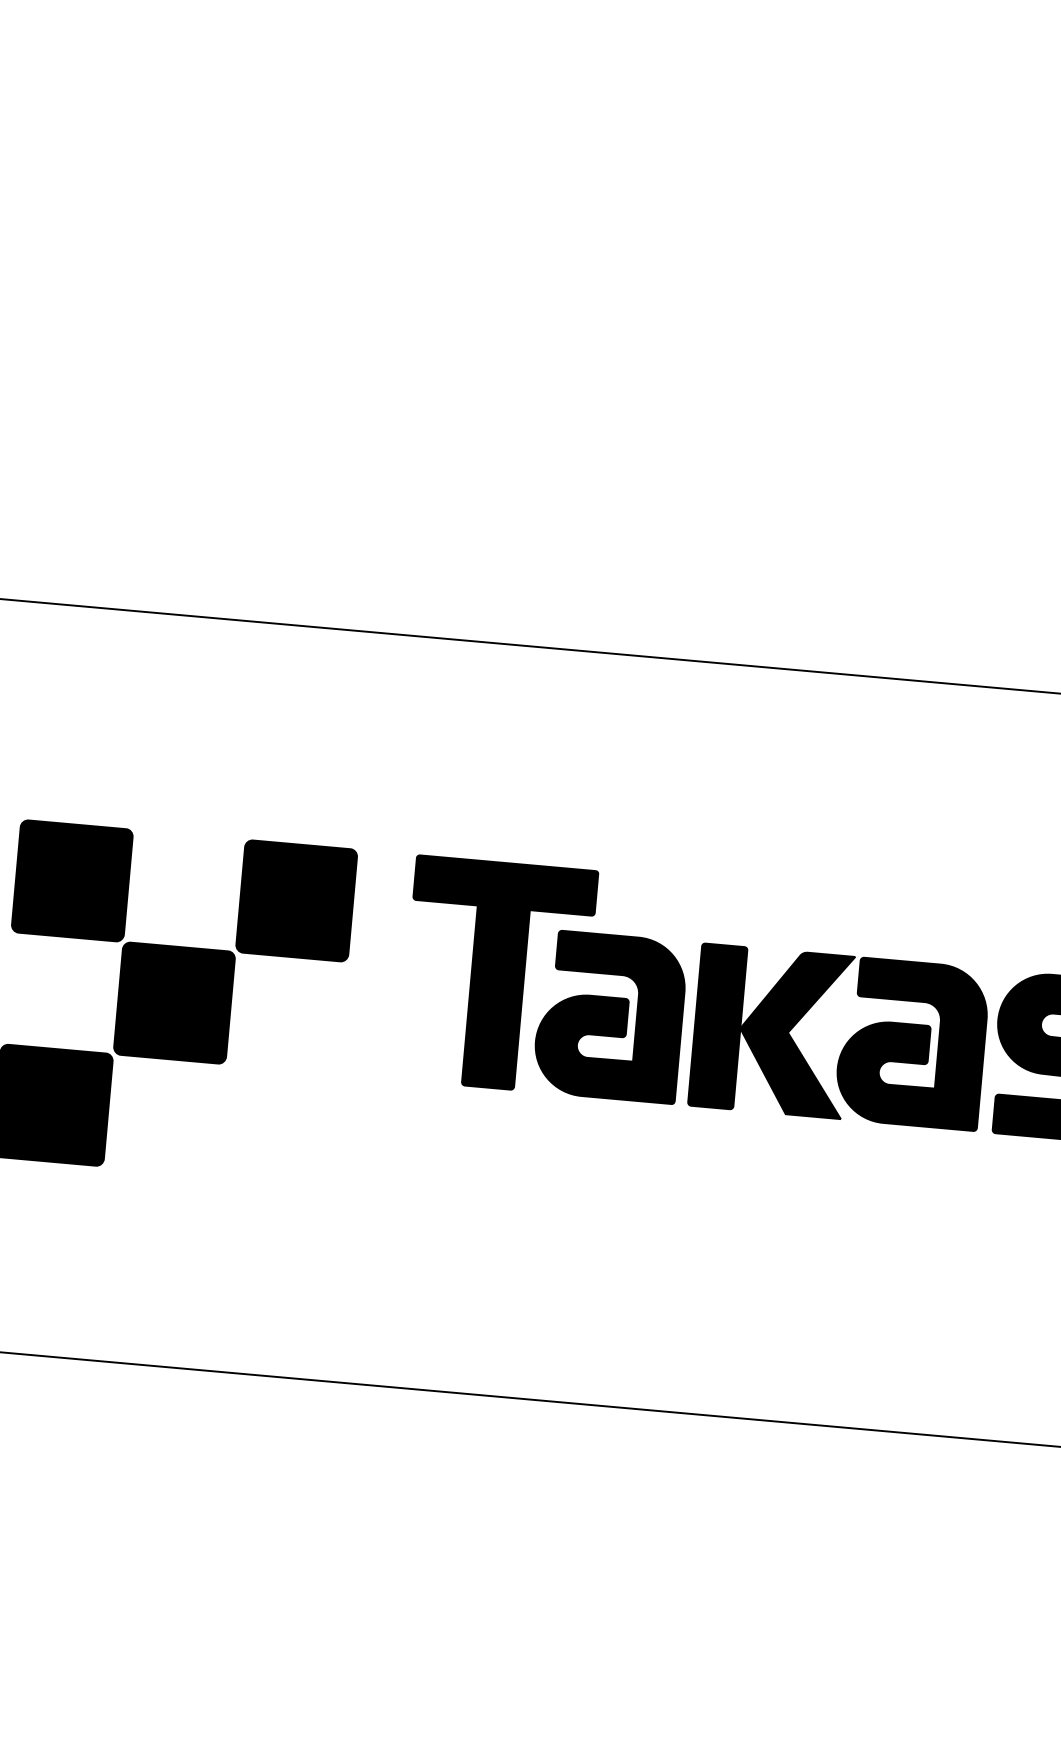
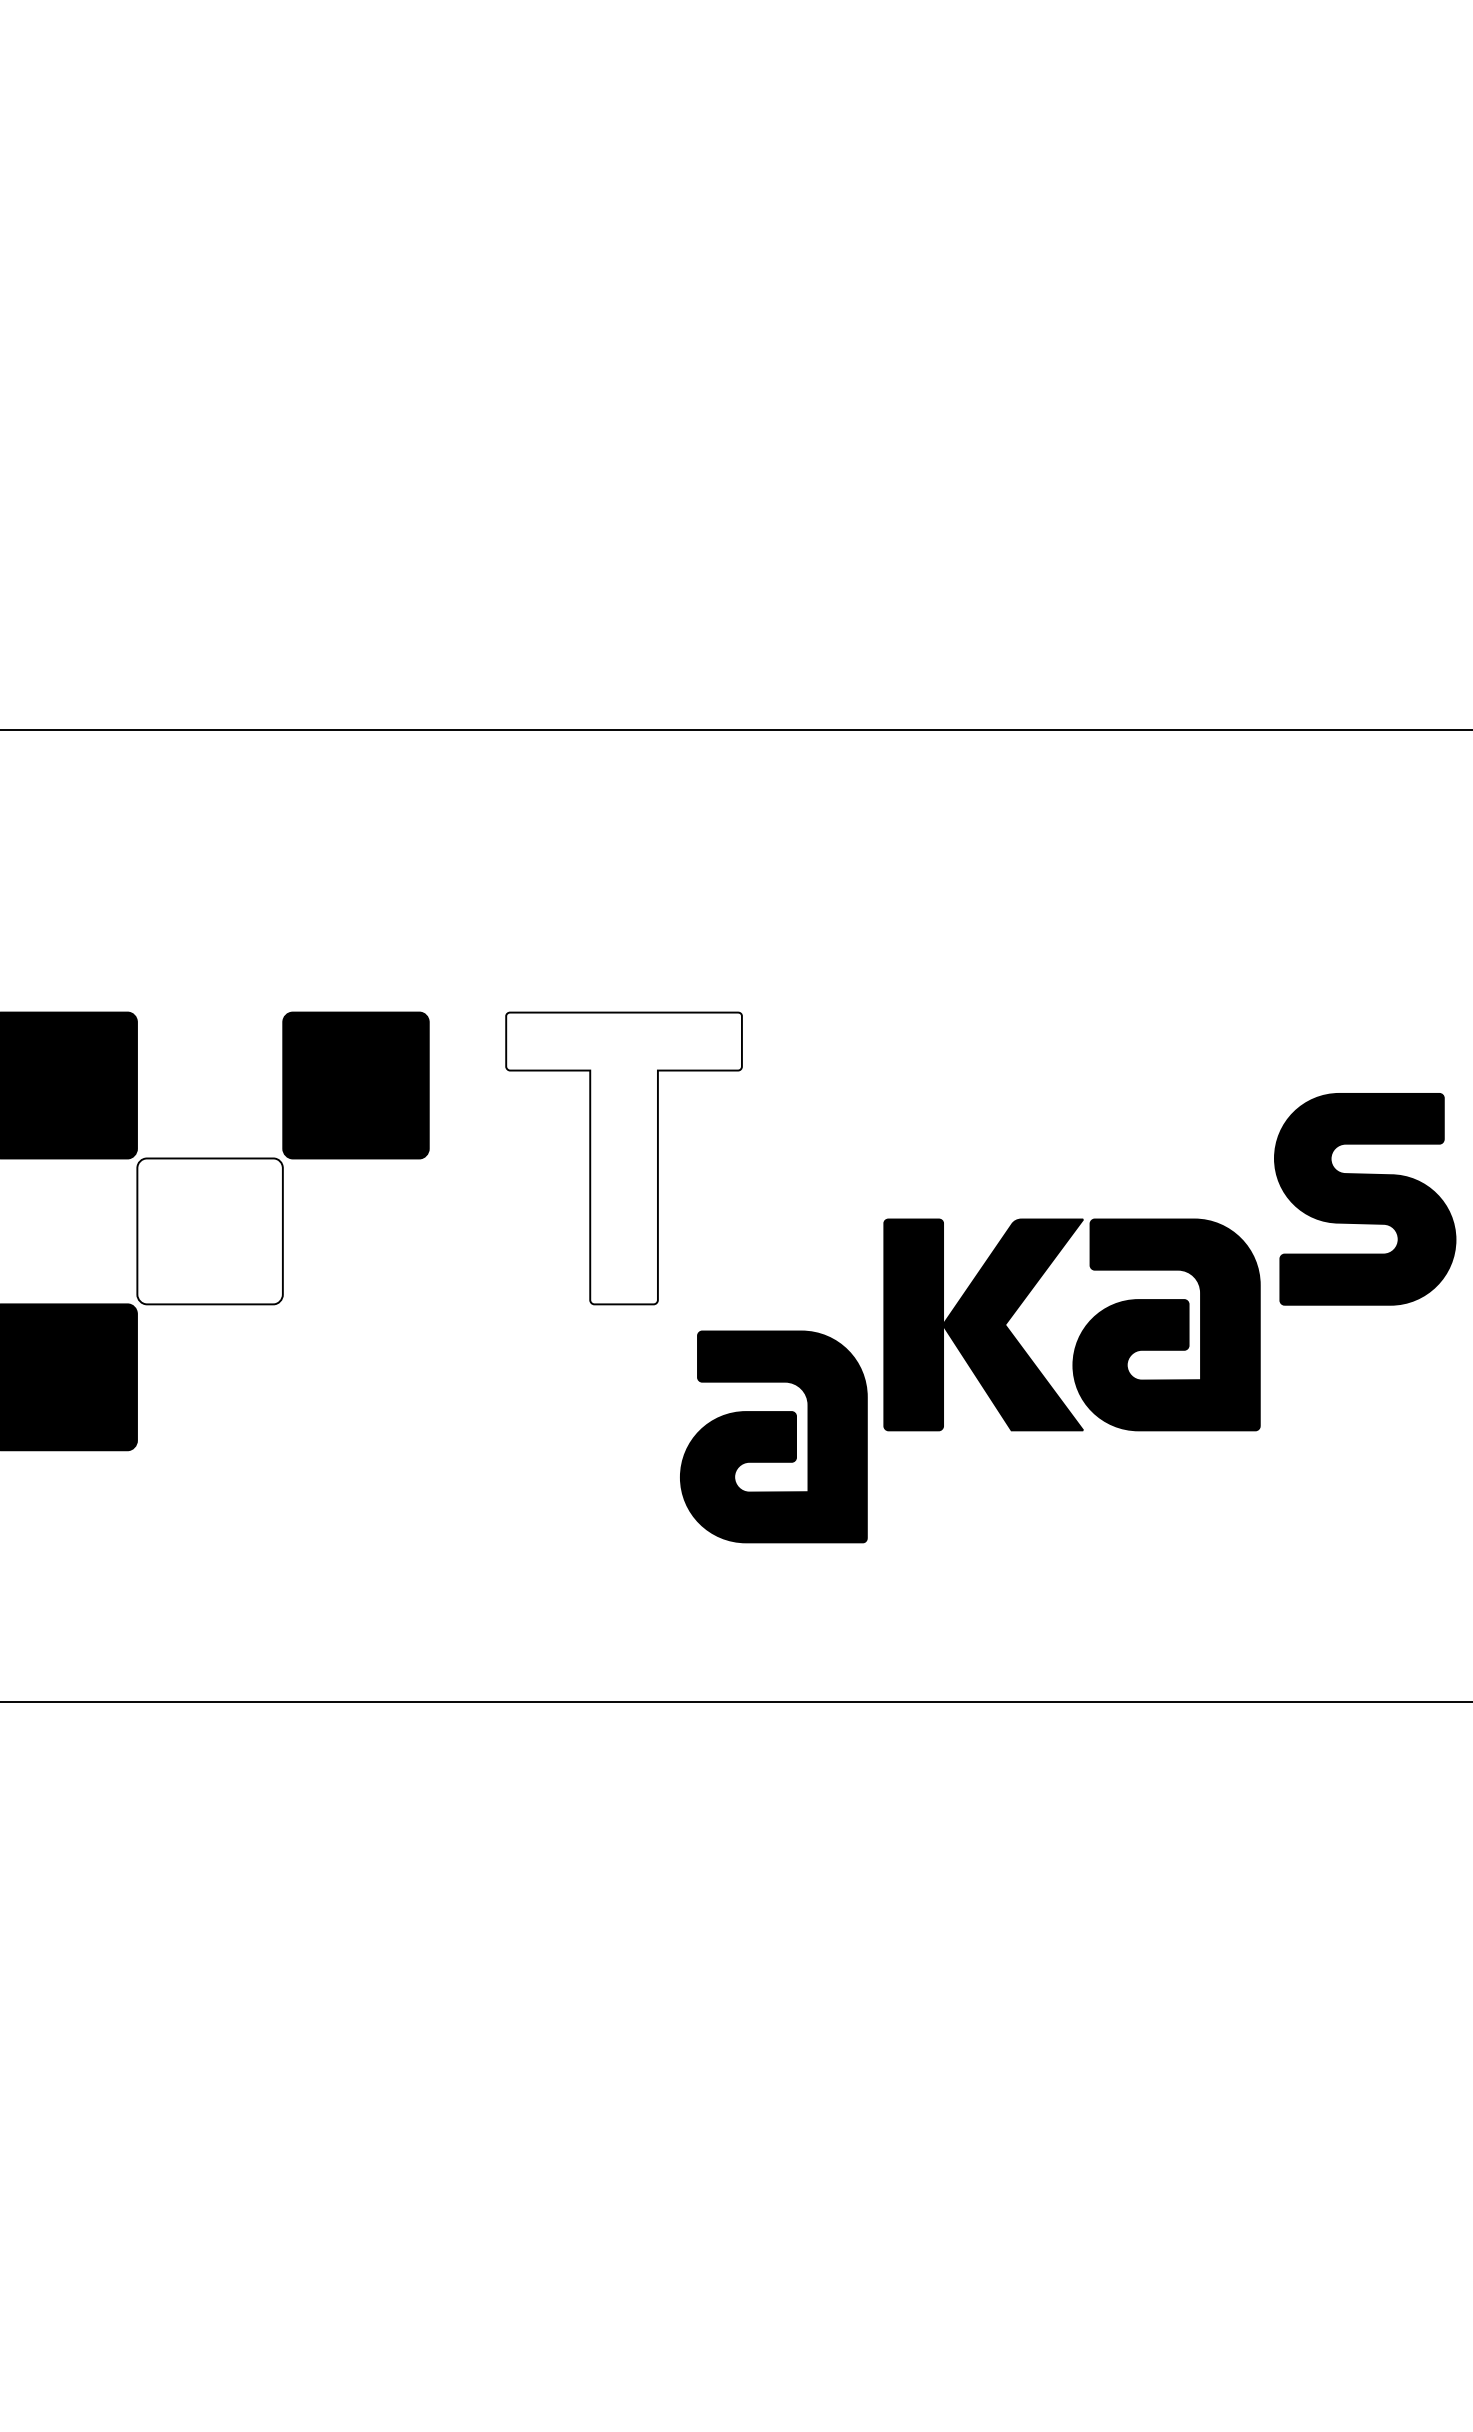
fill: (497, 975) -> (623, 1158), removed
fill: (174, 1003) -> (209, 1231), removed
part: (609, 1016) -> (773, 1436), moved
part: (846, 1042) -> (1081, 1331), moved

